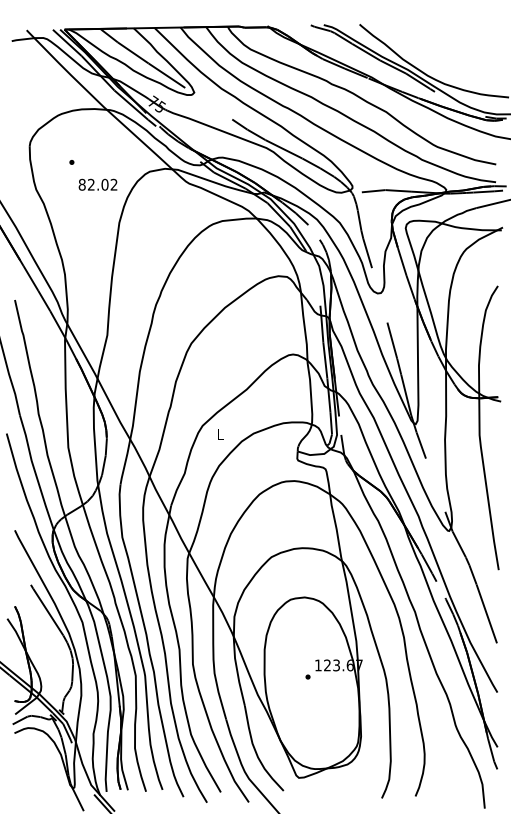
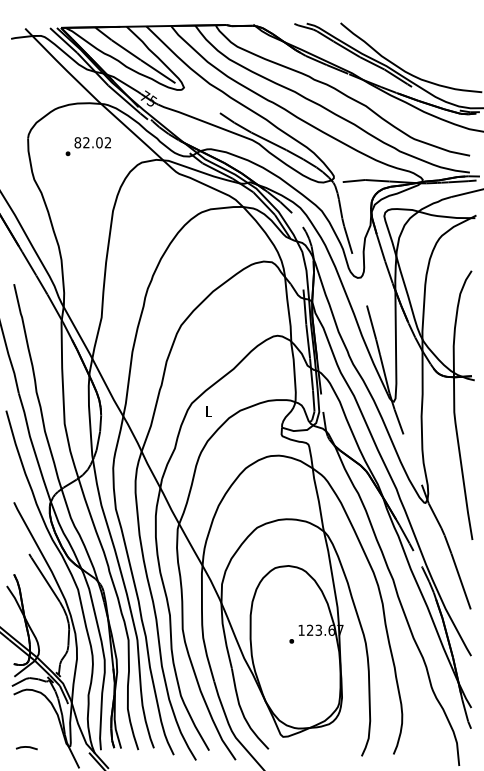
text: (97, 184) -> (92, 142), moved
line: (28, 789) -> (26, 747), added

